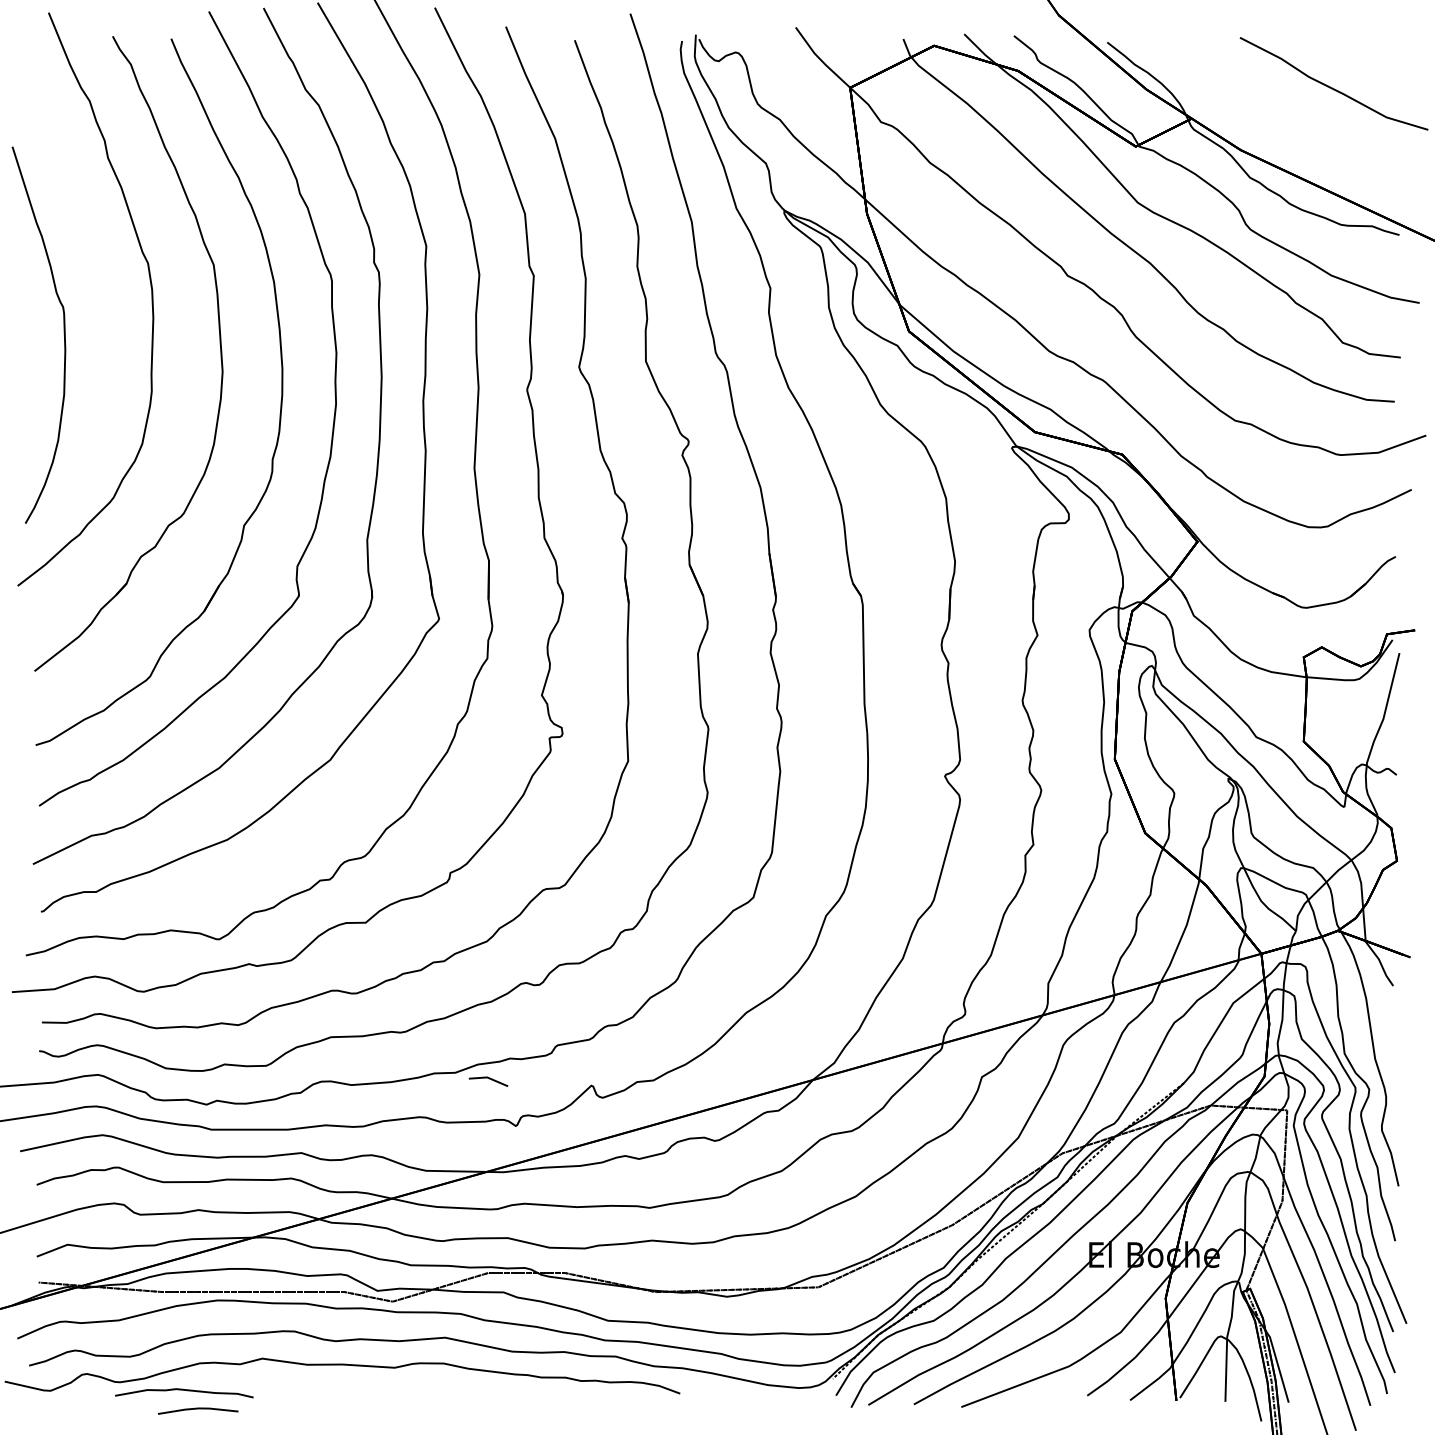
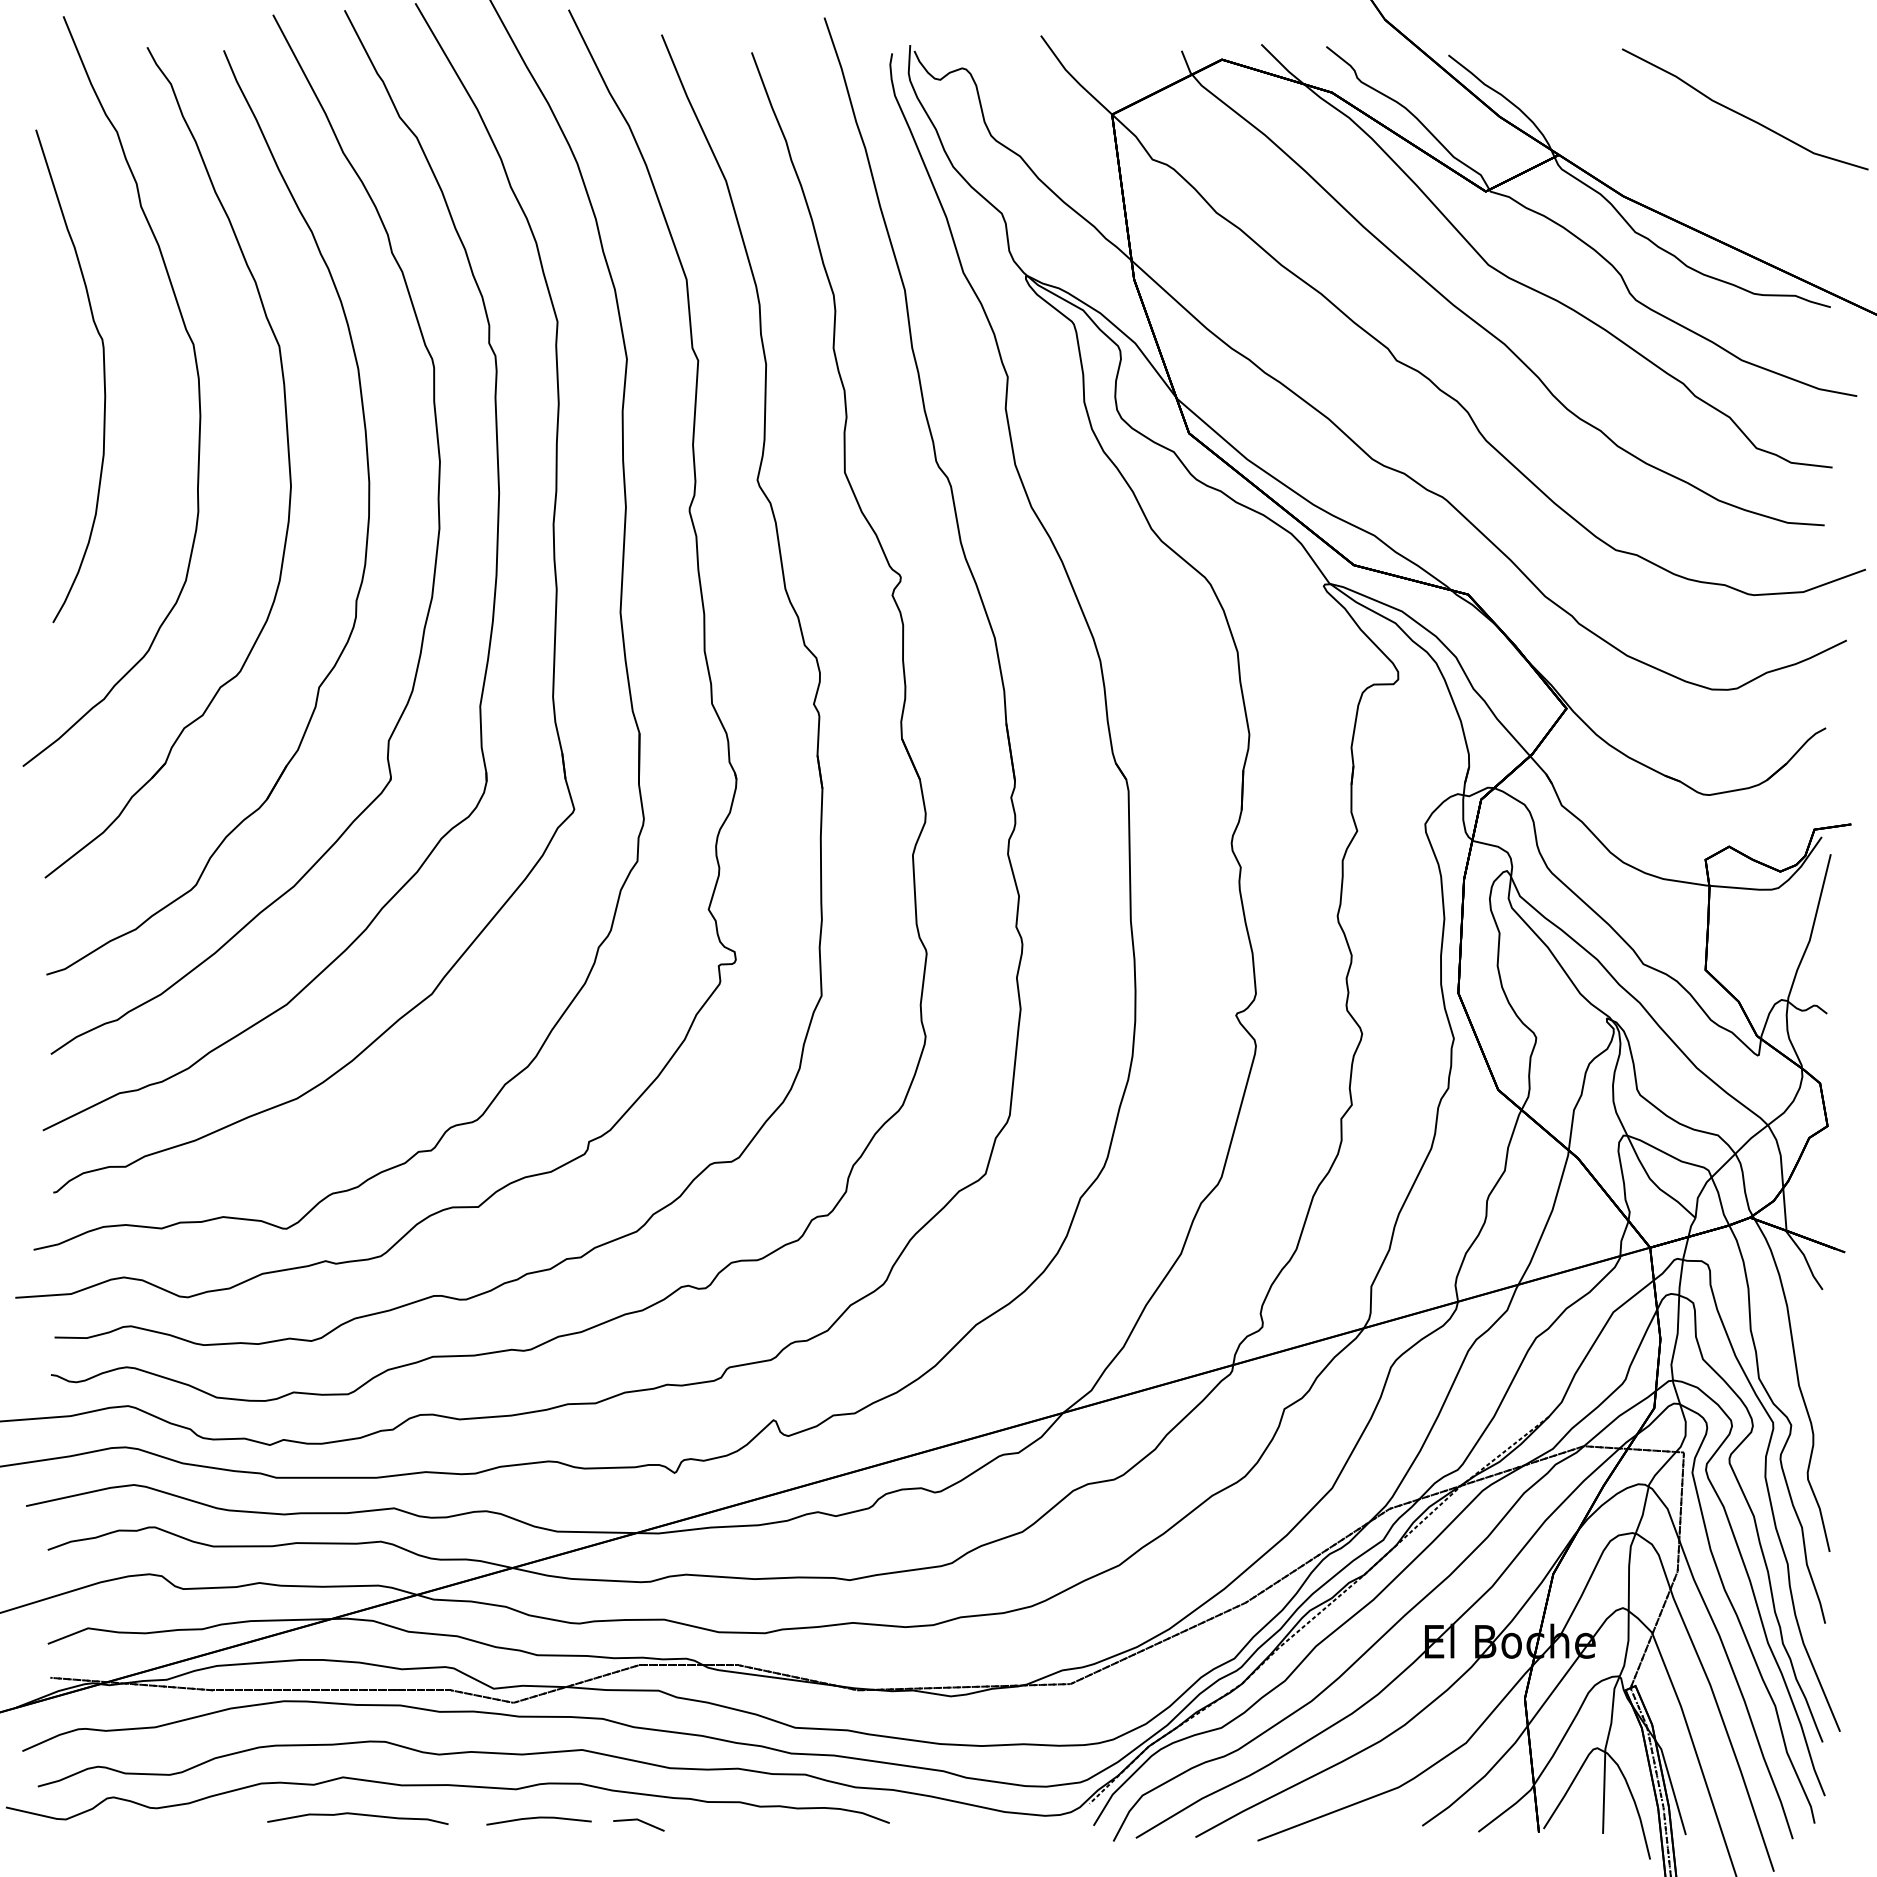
curve: (64, 334) -> (103, 375), moved
line: (488, 1079) -> (639, 1821), moved
curve: (184, 1390) -> (357, 1815), moved
line: (197, 1409) -> (538, 1818), moved

